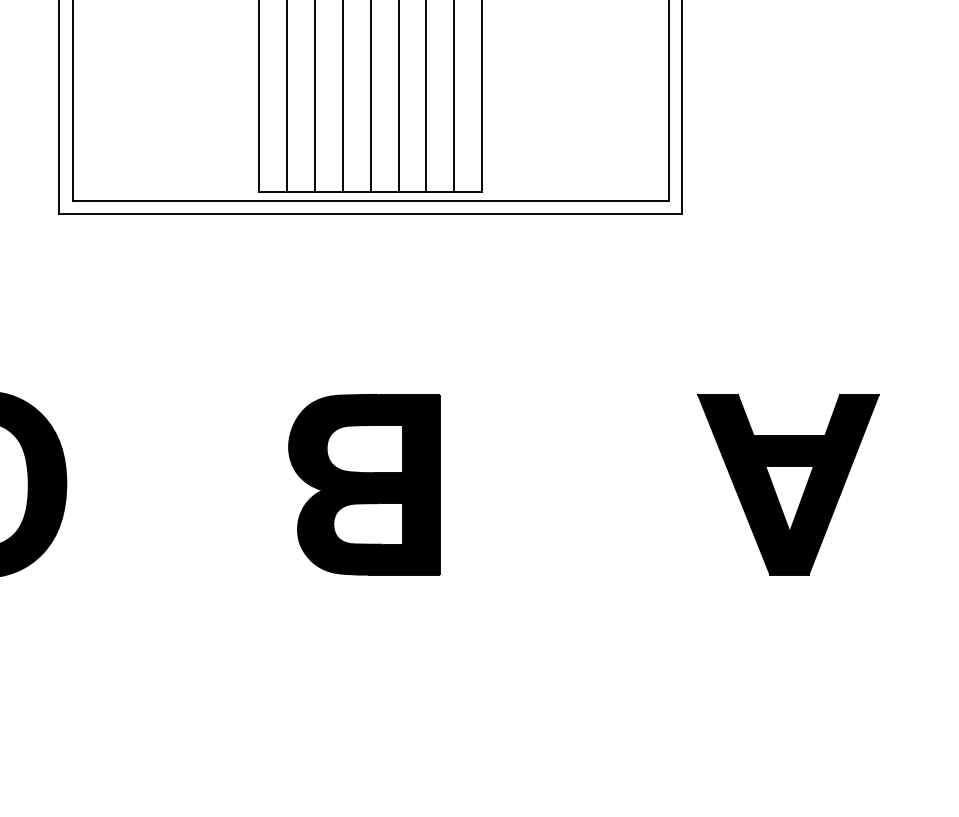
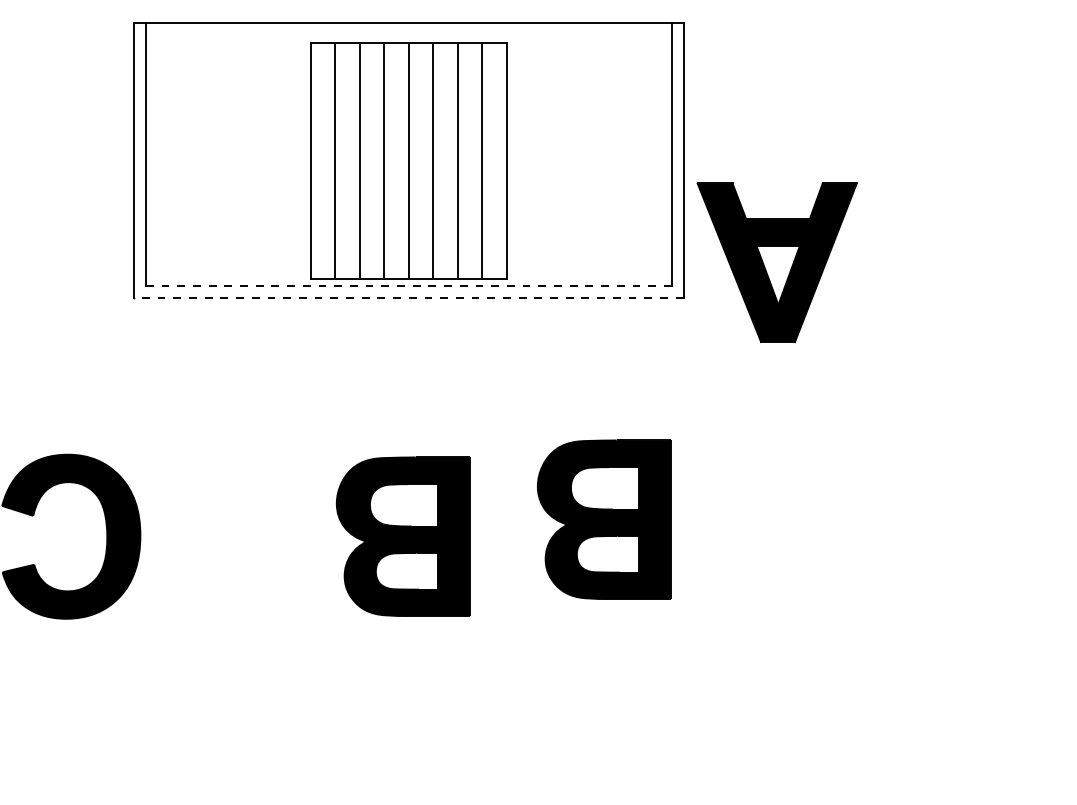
line: (370, 200) -> (408, 286), solid -> dashed
line: (370, 214) -> (408, 298), solid -> dashed
part: (592, 465) -> (604, 519), added
part: (787, 484) -> (776, 262), moved

